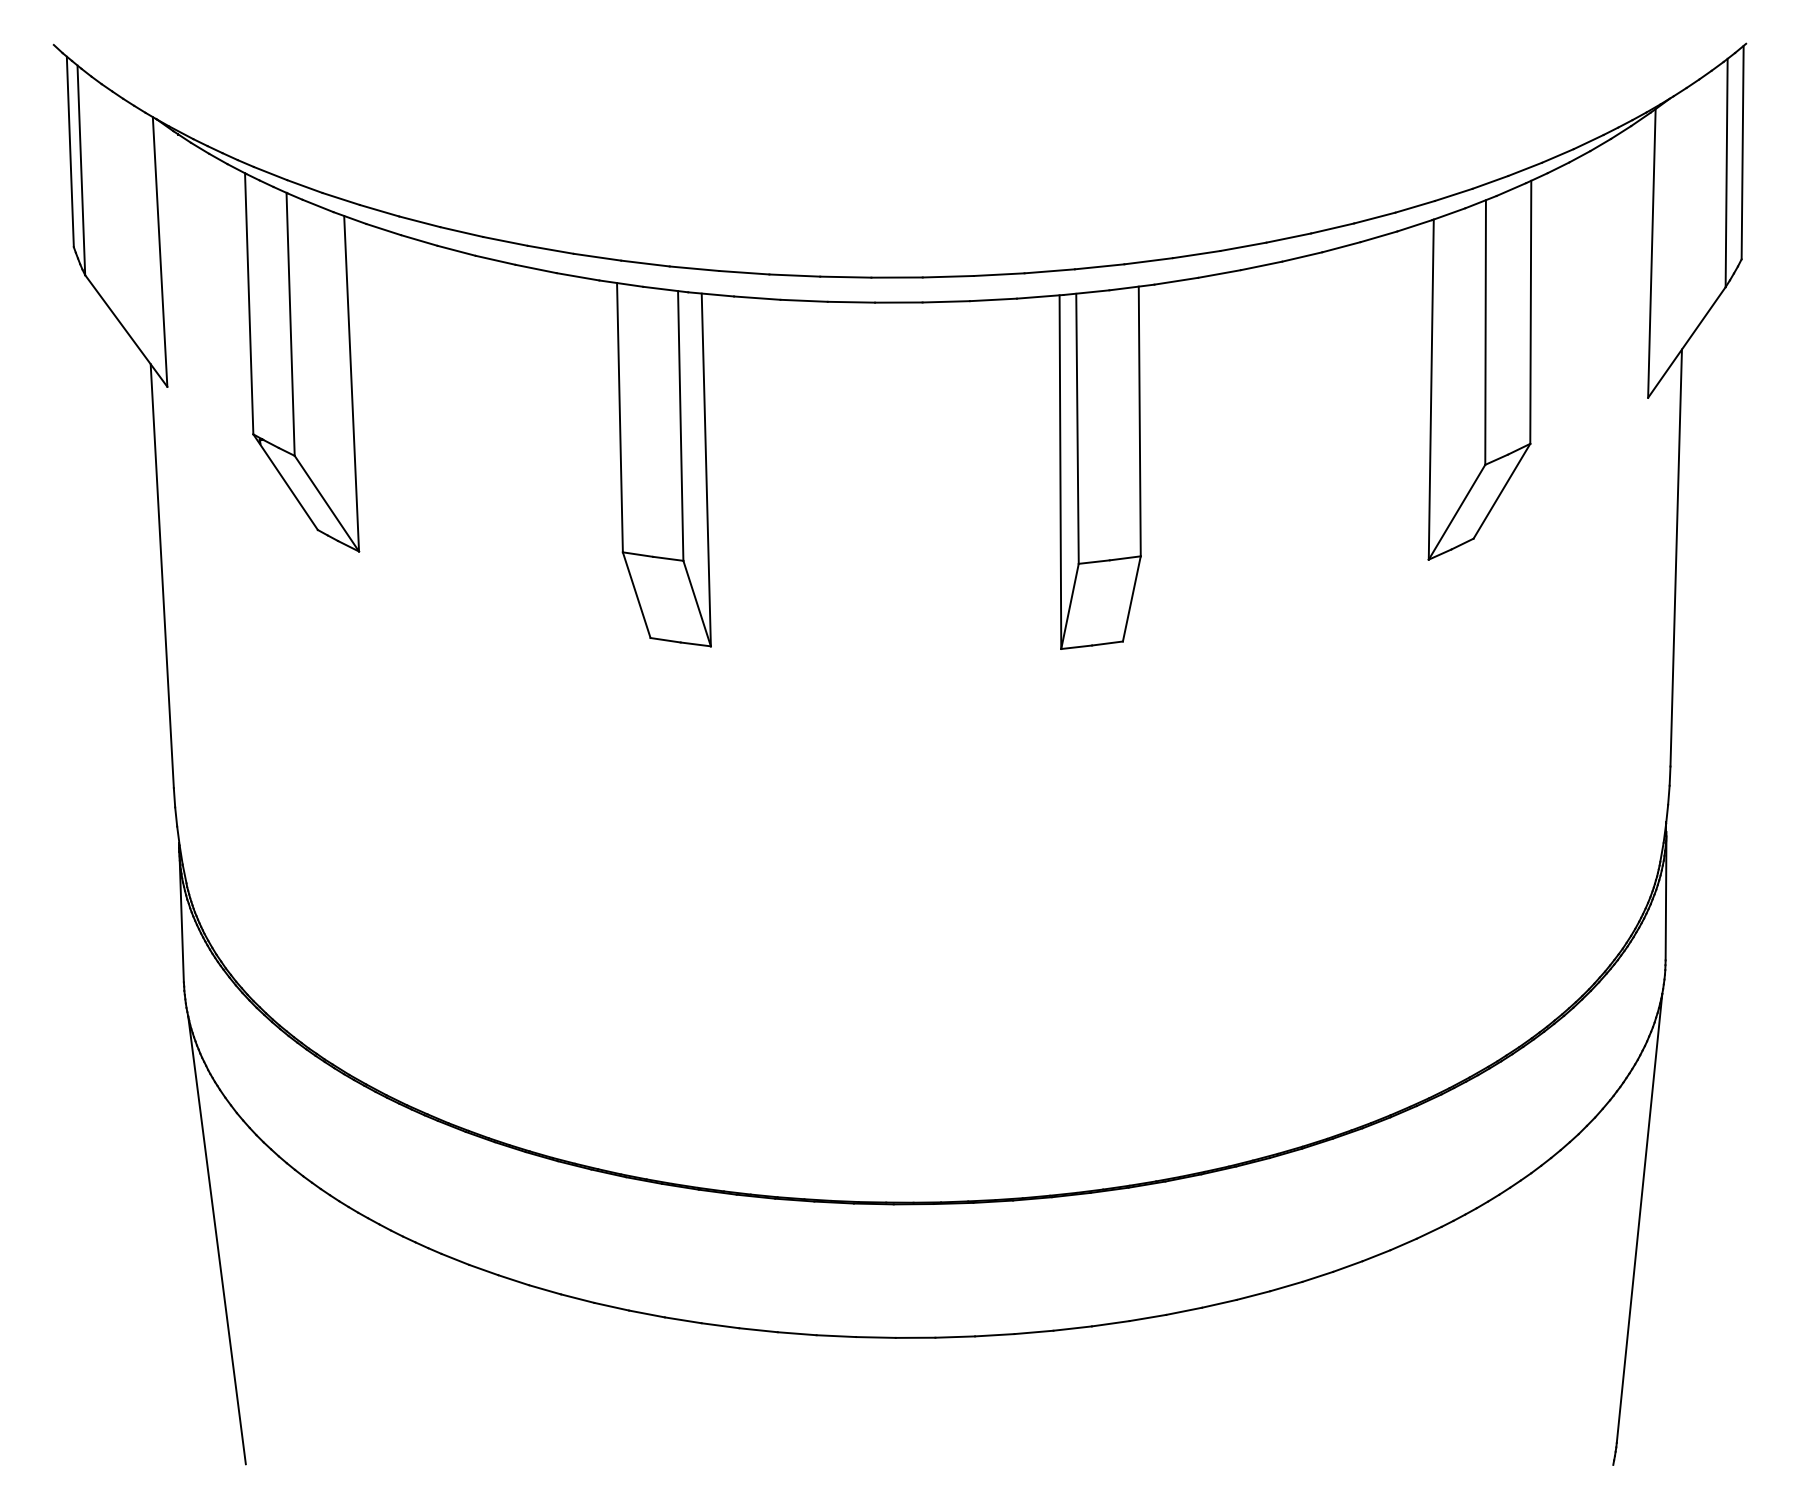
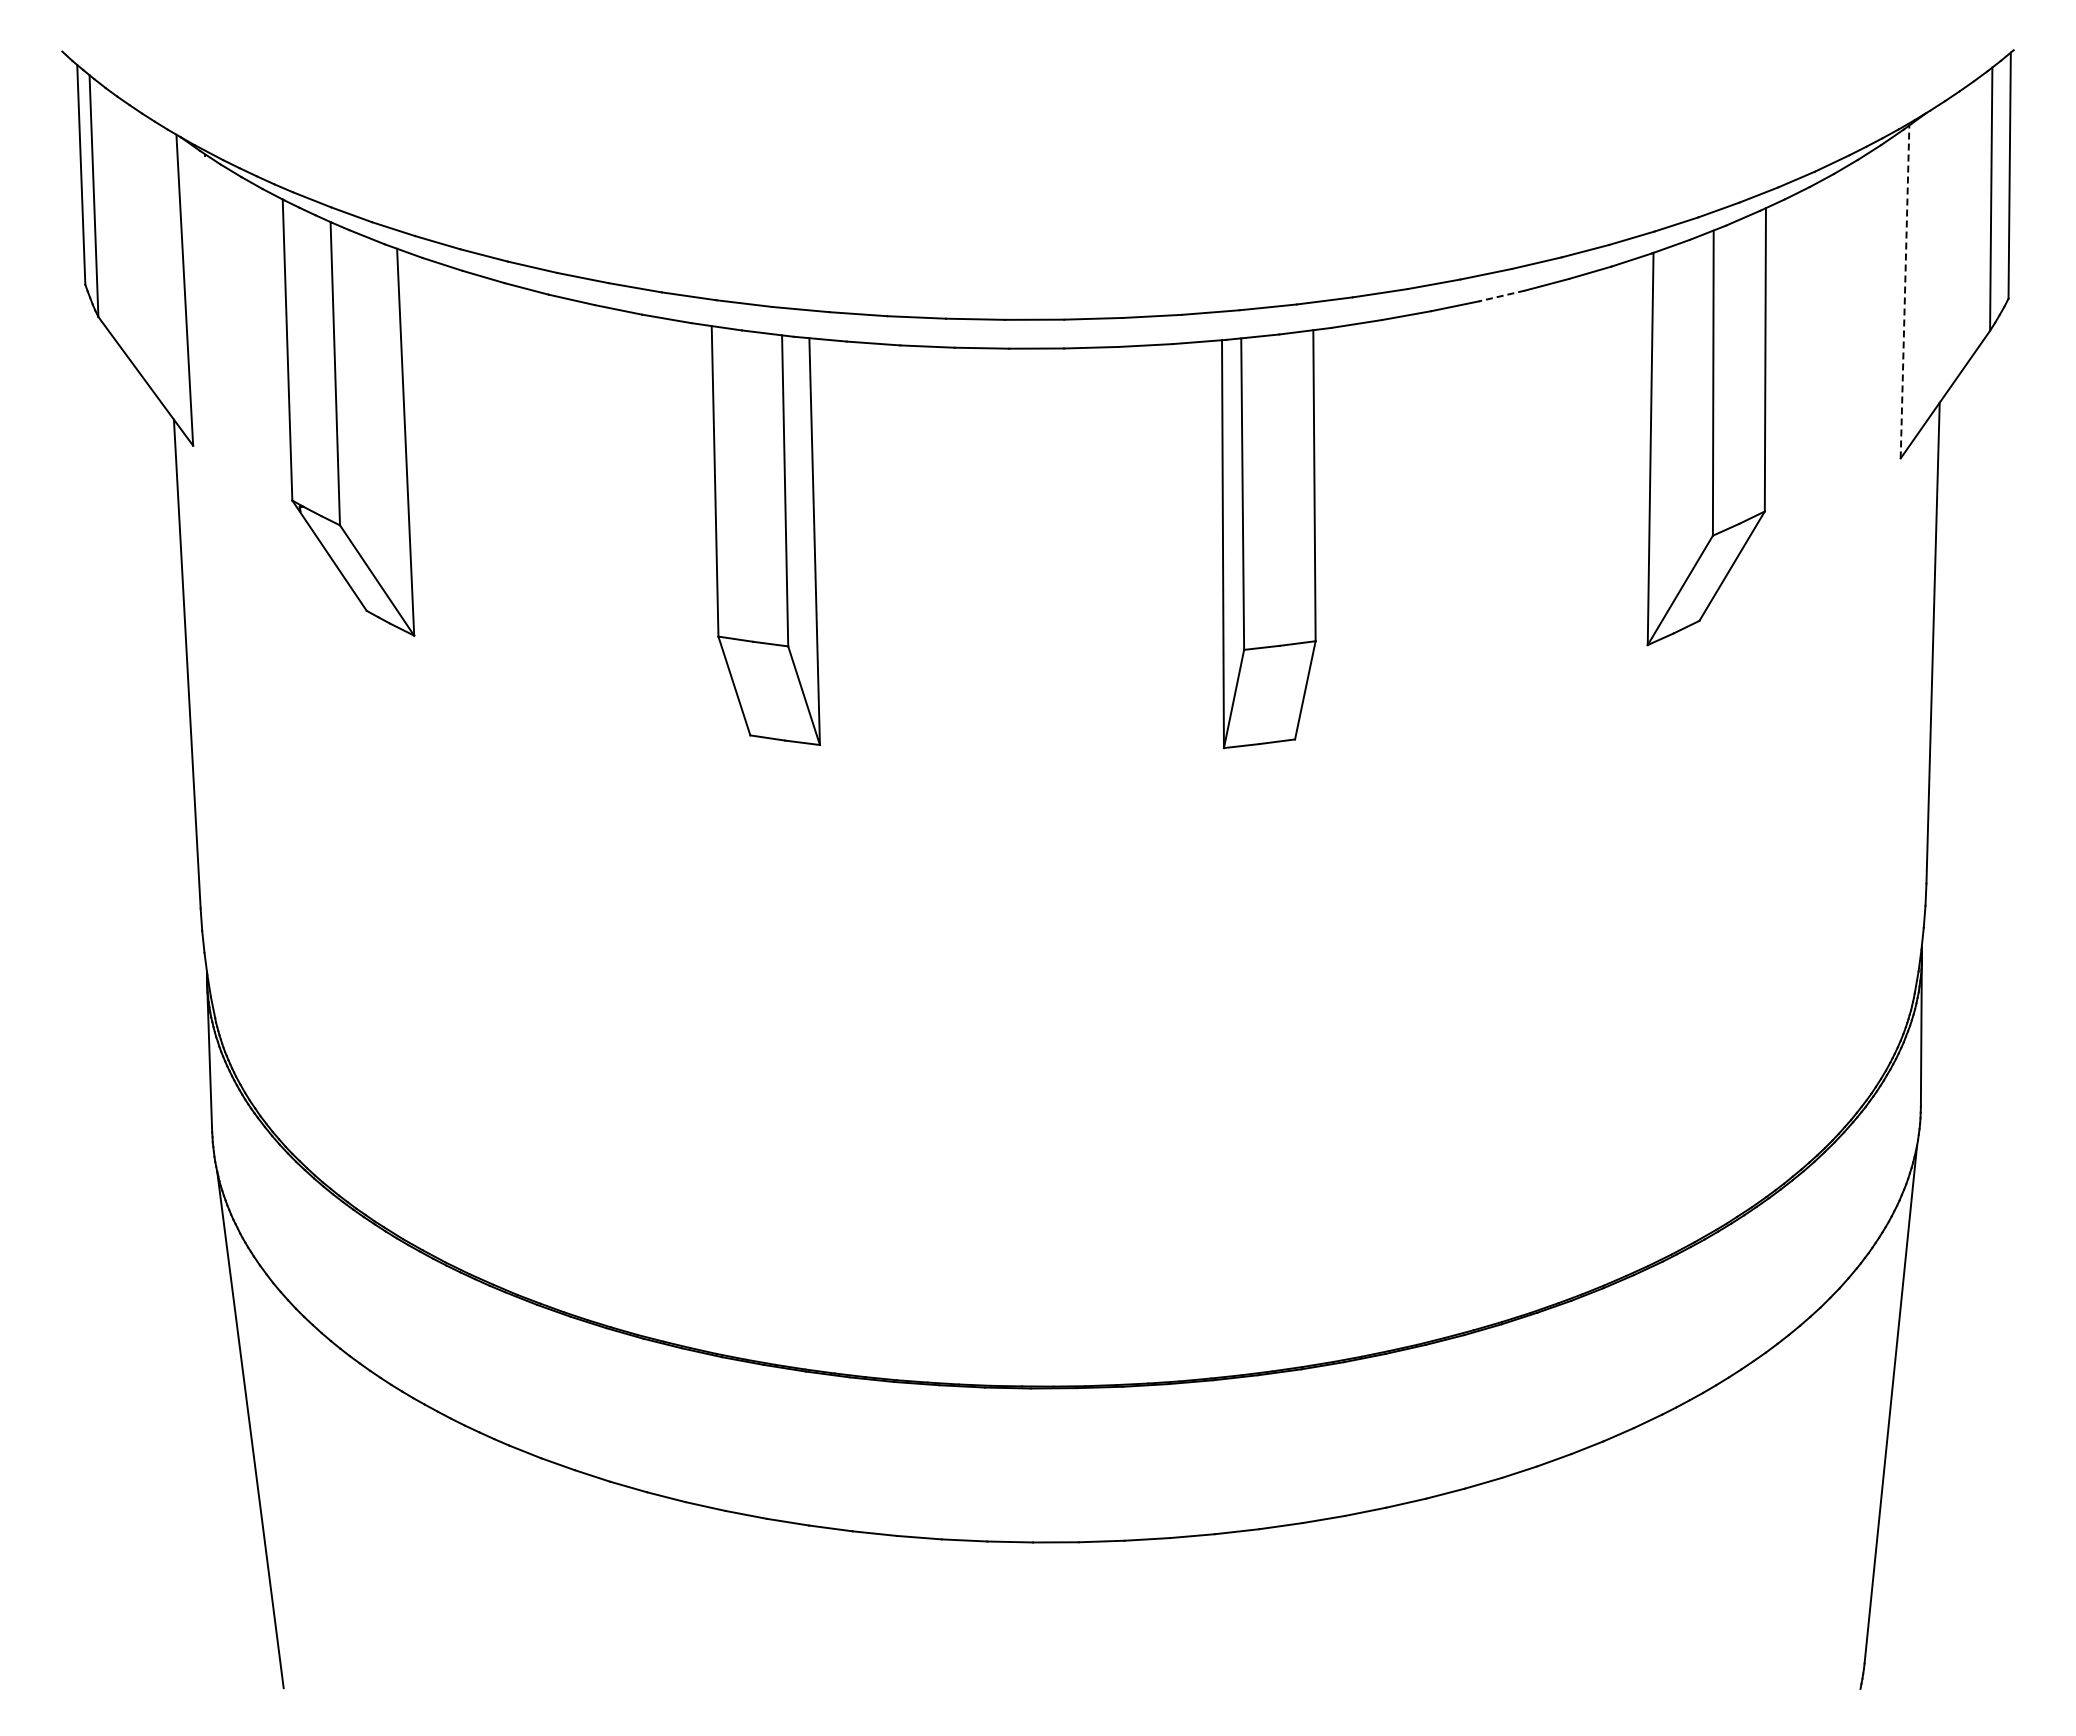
line: (1652, 253) -> (1905, 291), solid -> dashed
line: (1301, 257) -> (1501, 296), solid -> dashed

